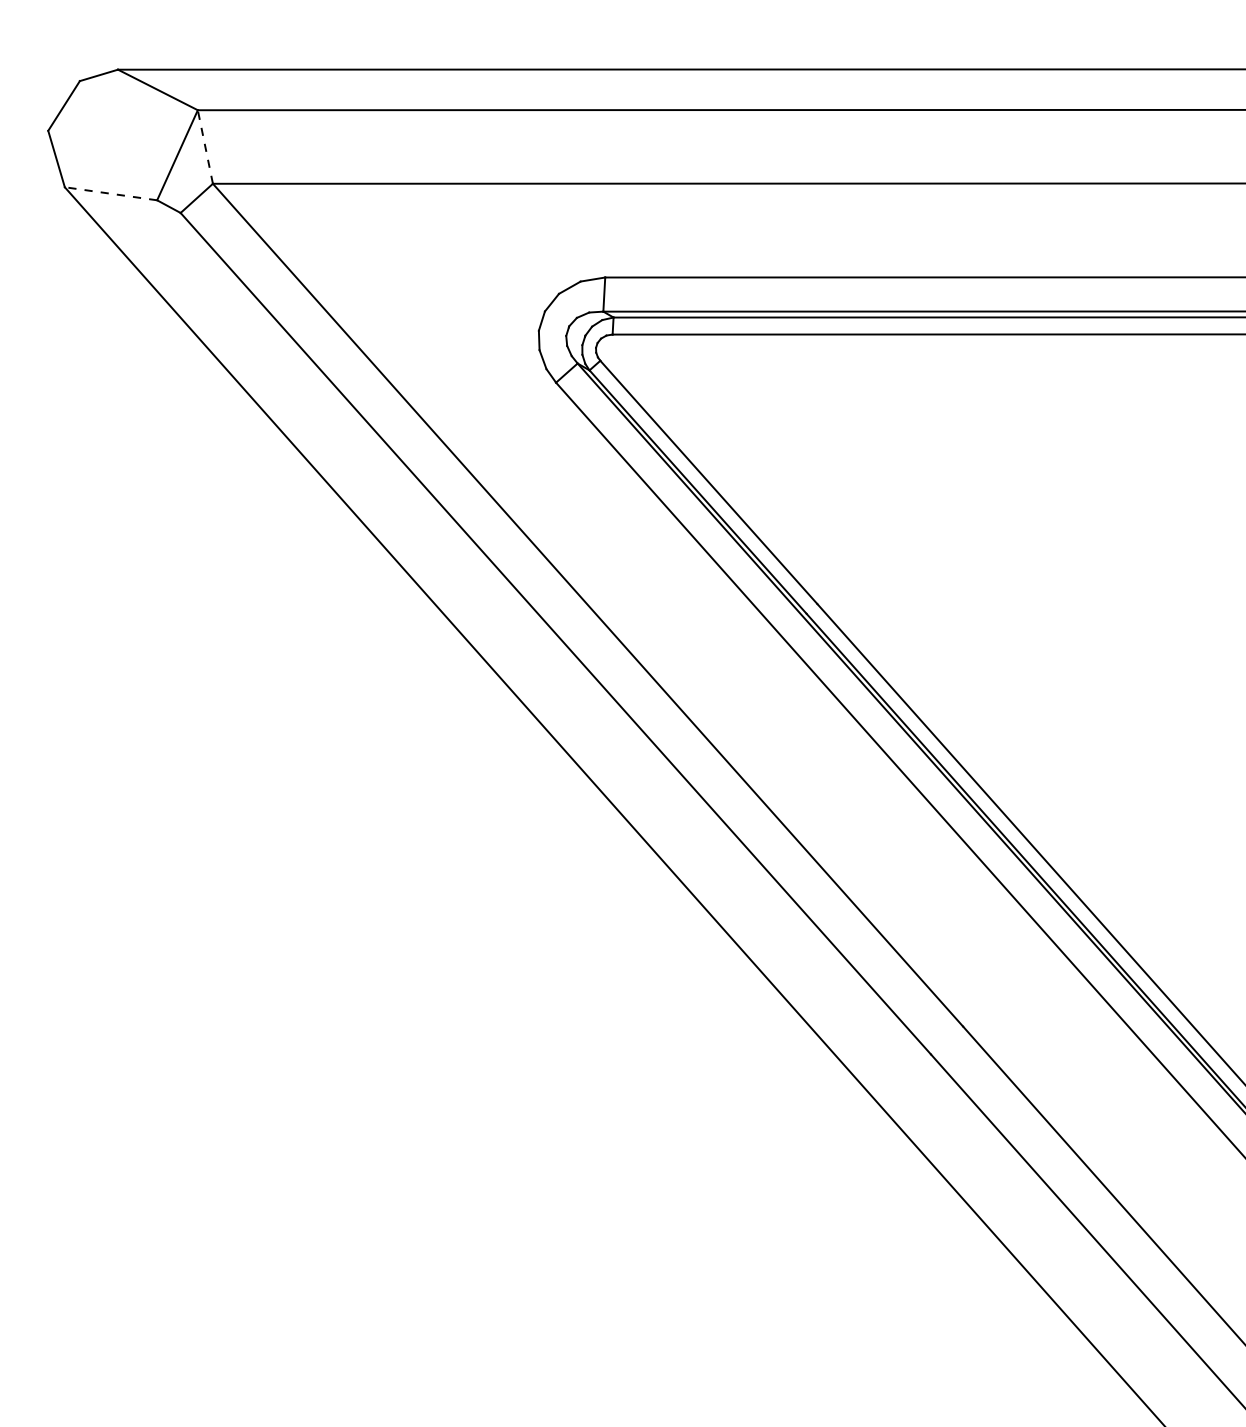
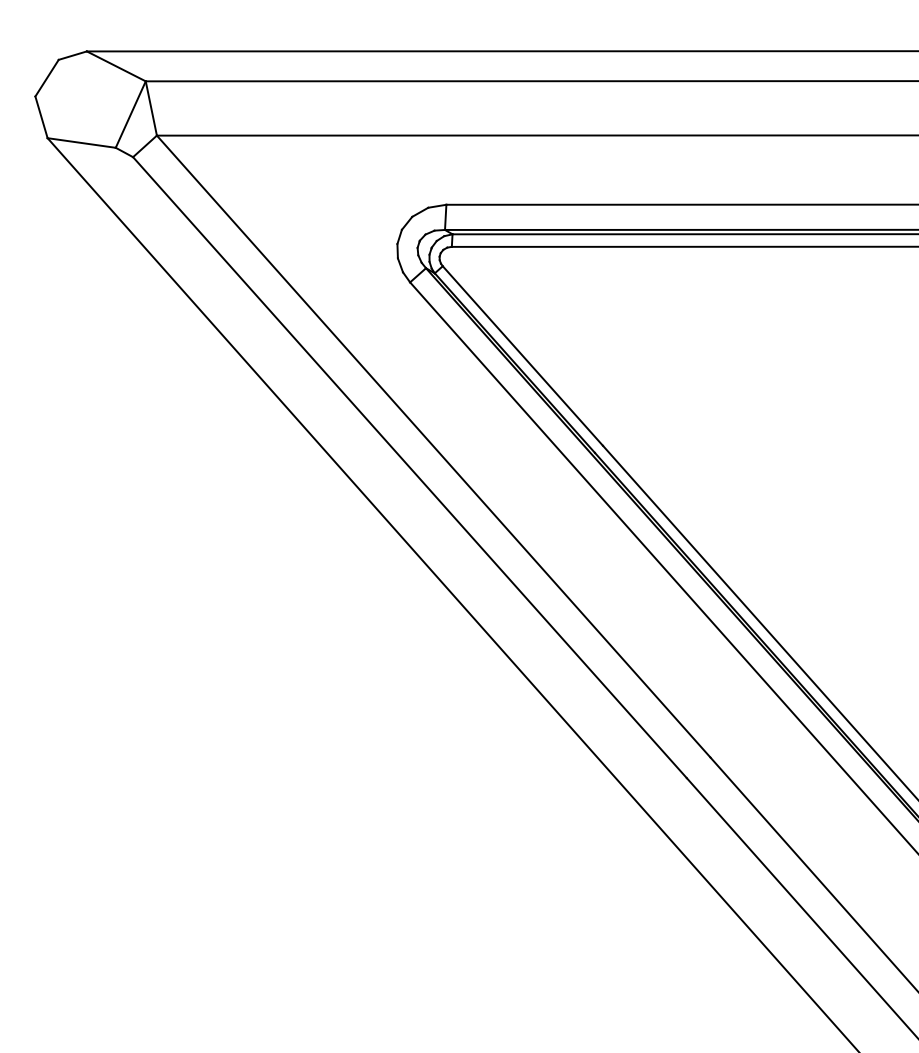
line: (205, 147) -> (151, 108), dashed -> solid
line: (111, 193) -> (82, 142), dashed -> solid

